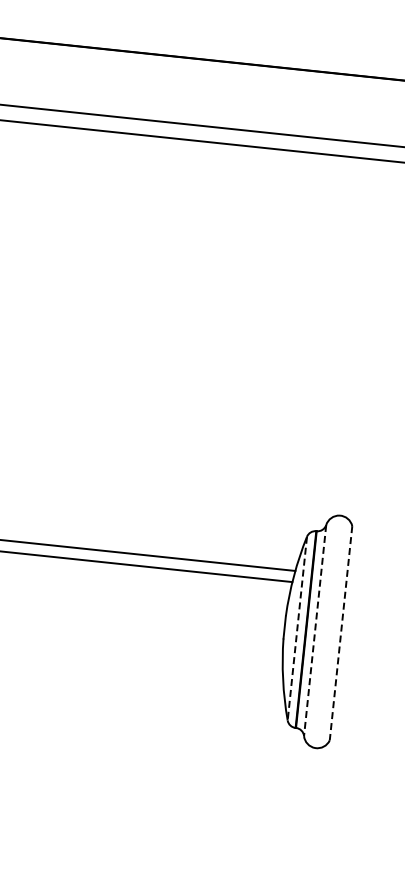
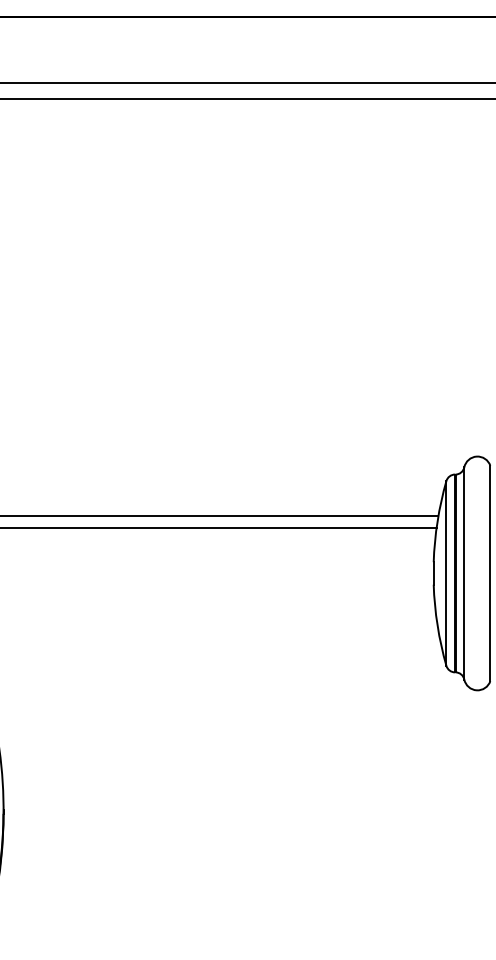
line: (297, 628) -> (446, 573), dashed -> solid
line: (315, 630) -> (464, 573), dashed -> solid
line: (341, 633) -> (490, 573), dashed -> solid

